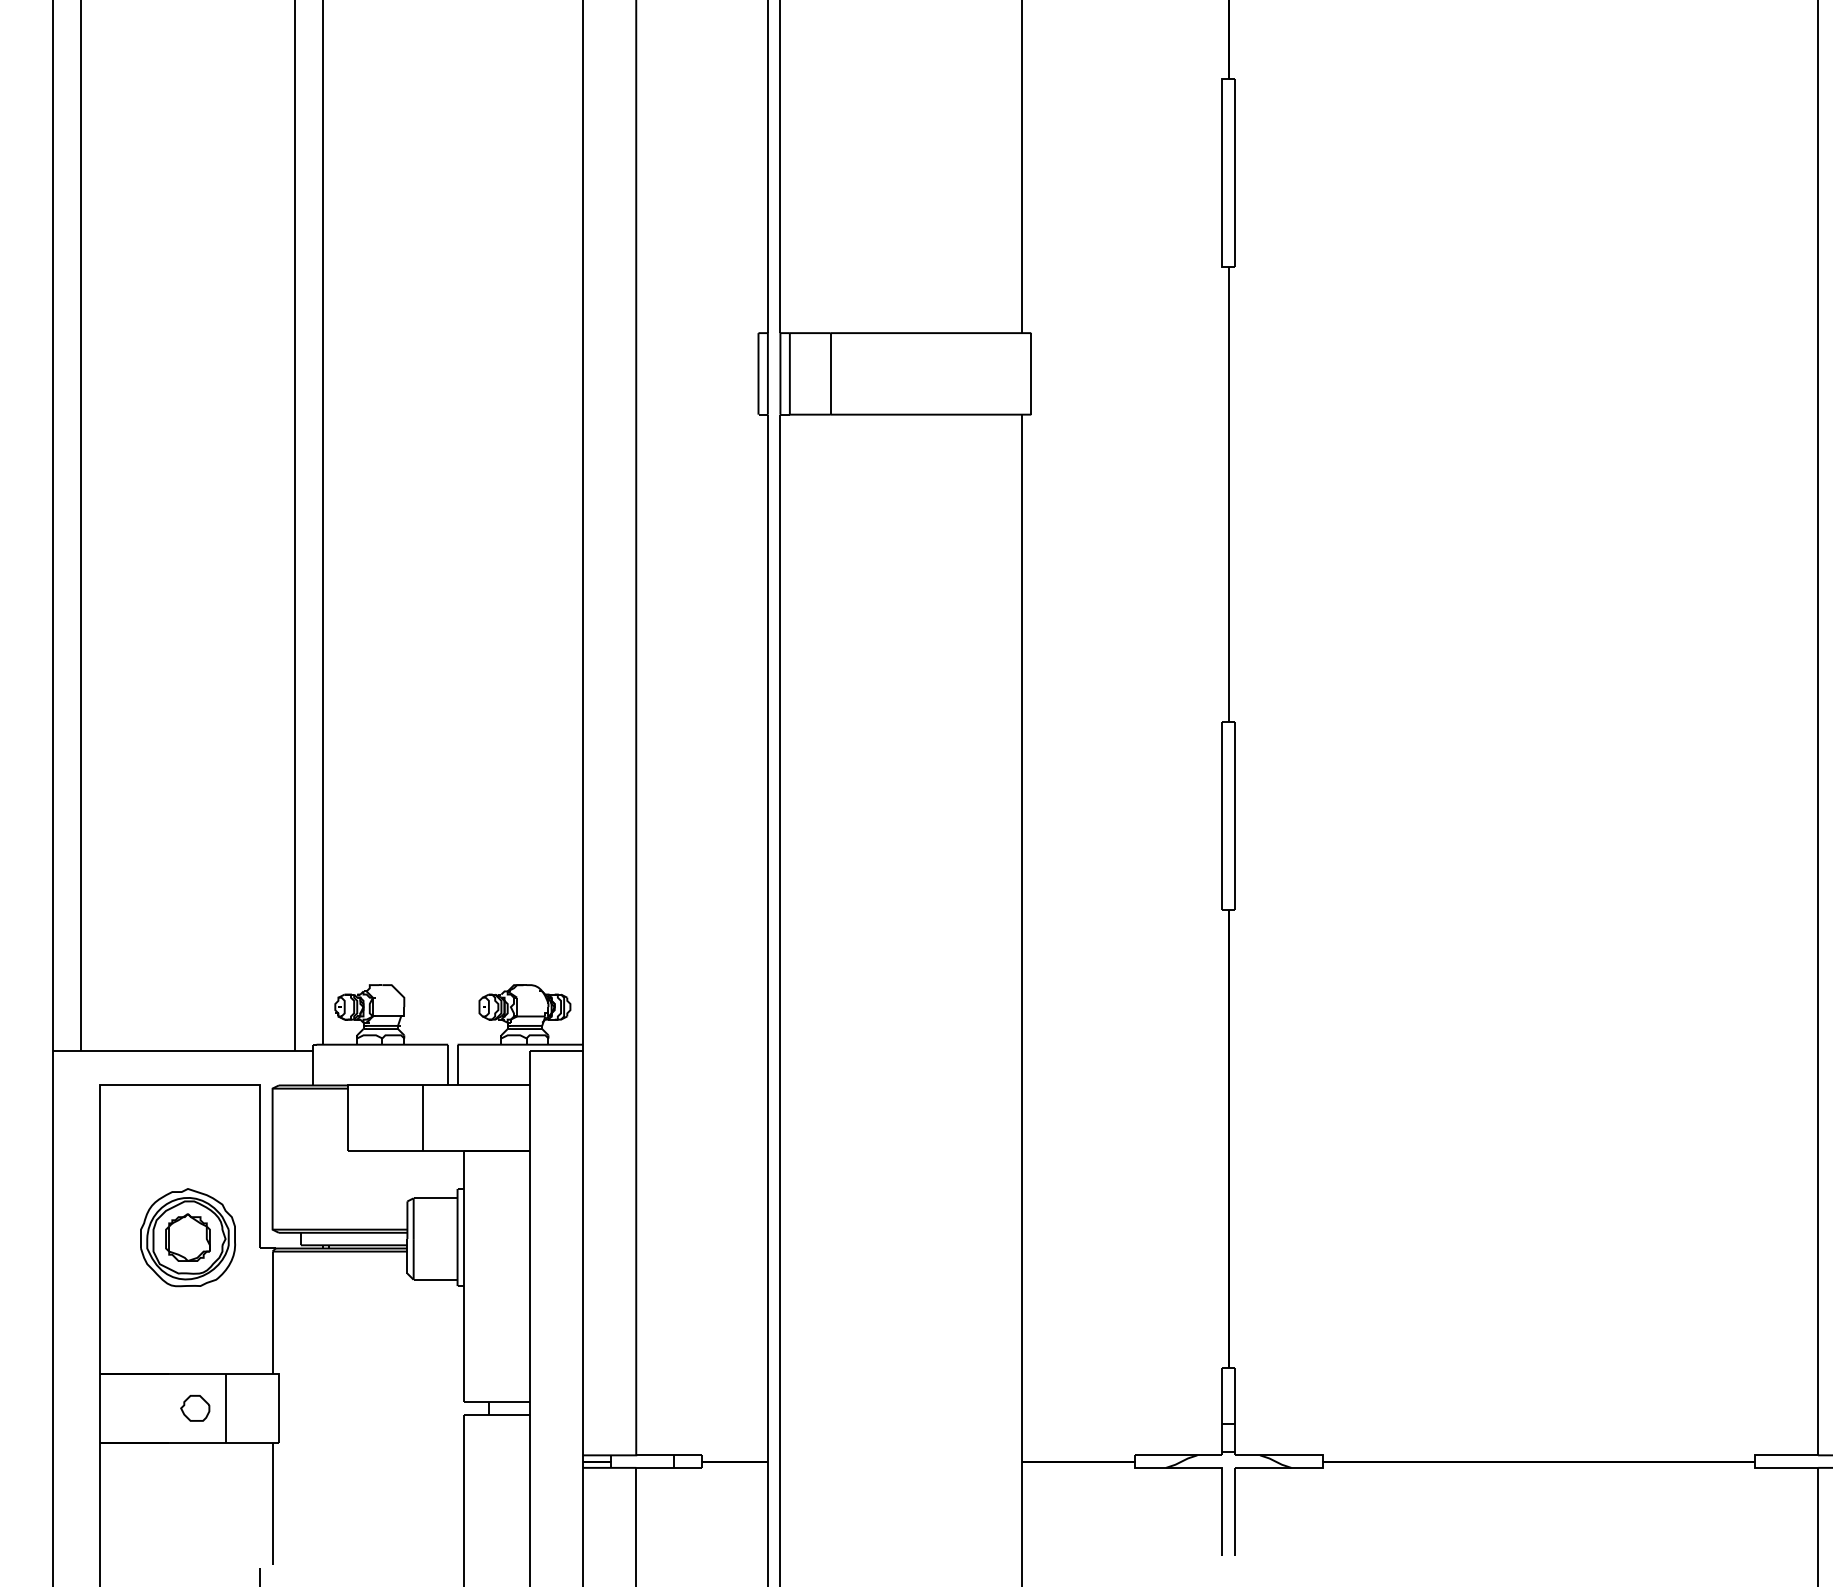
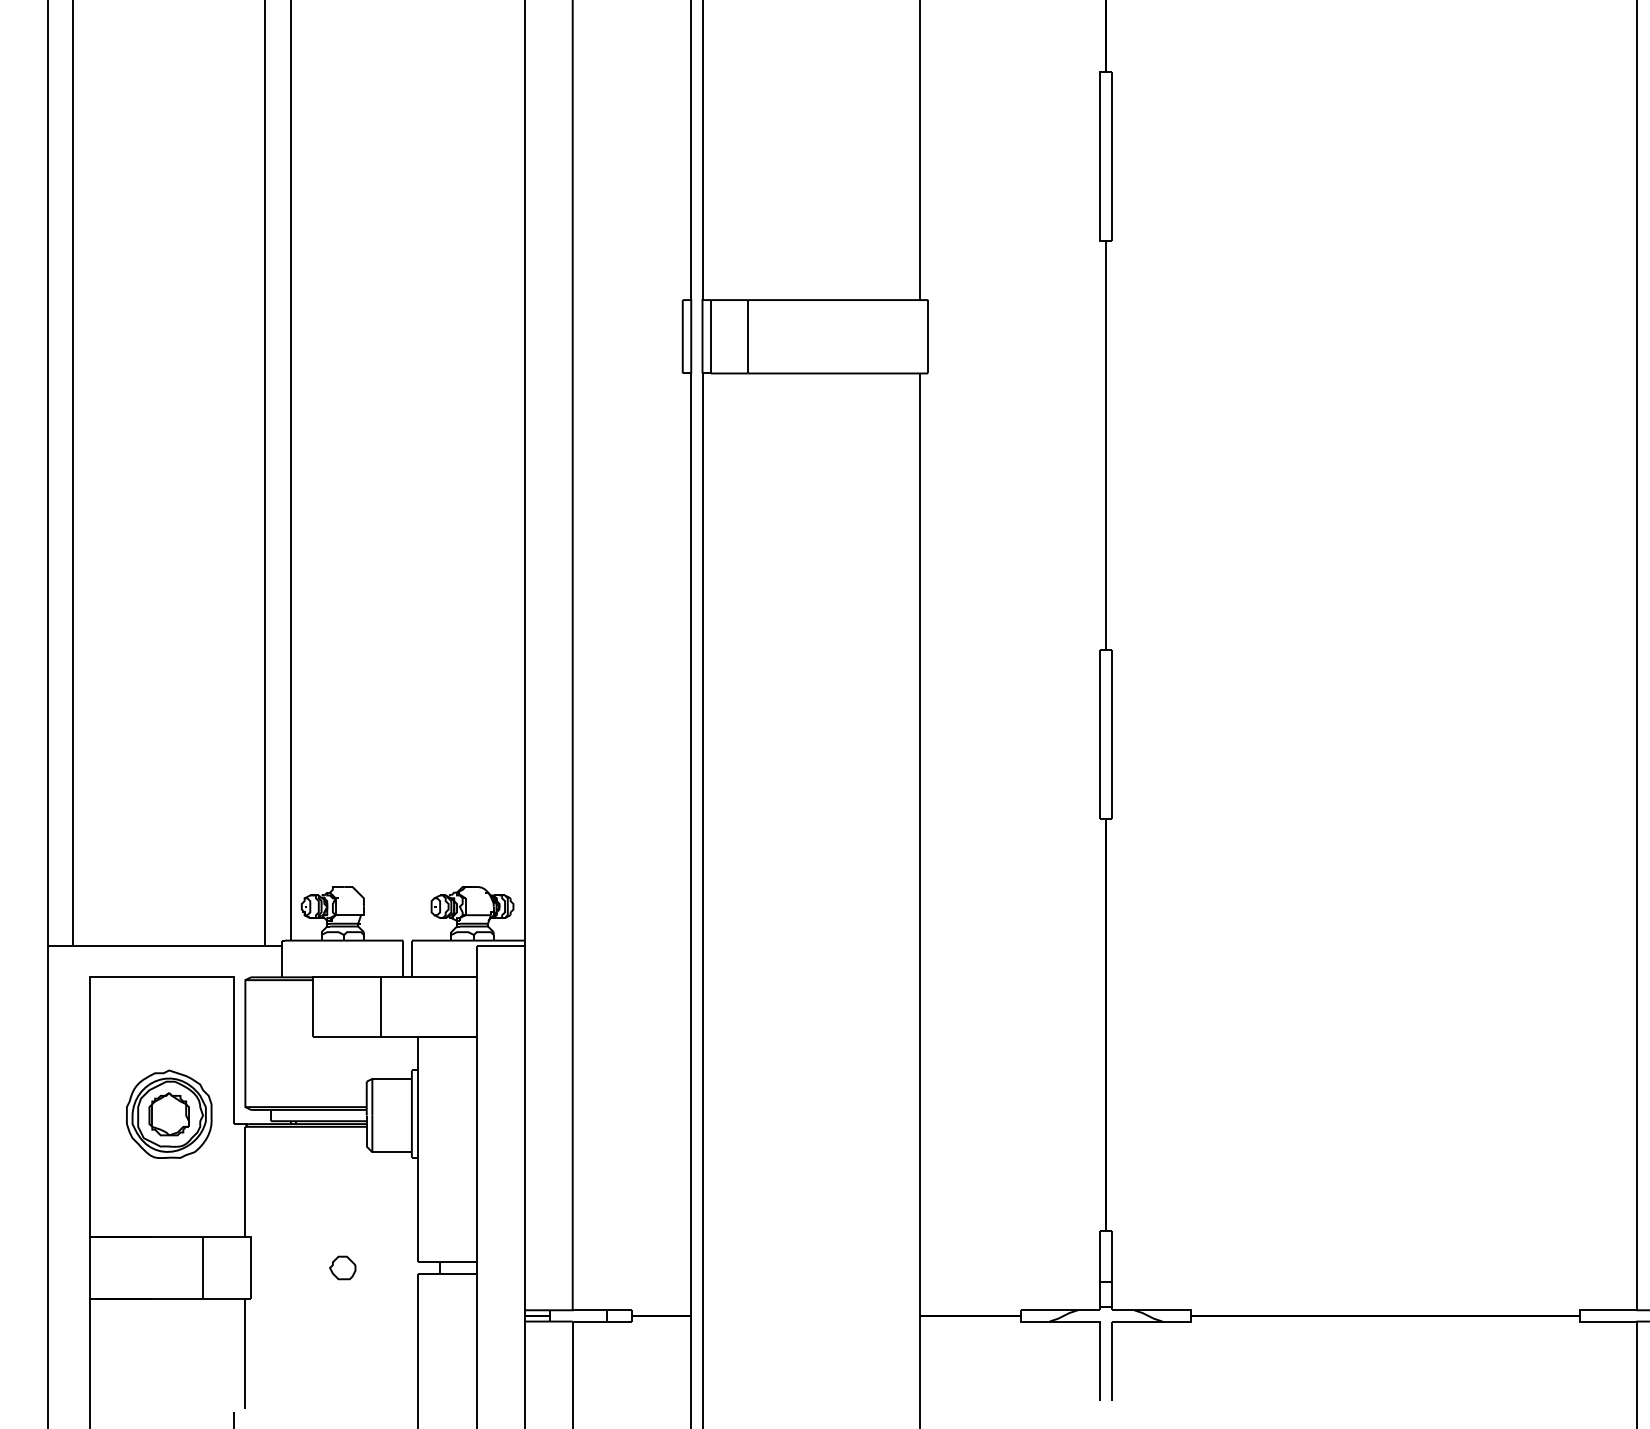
part: (194, 1407) -> (342, 1267), moved

